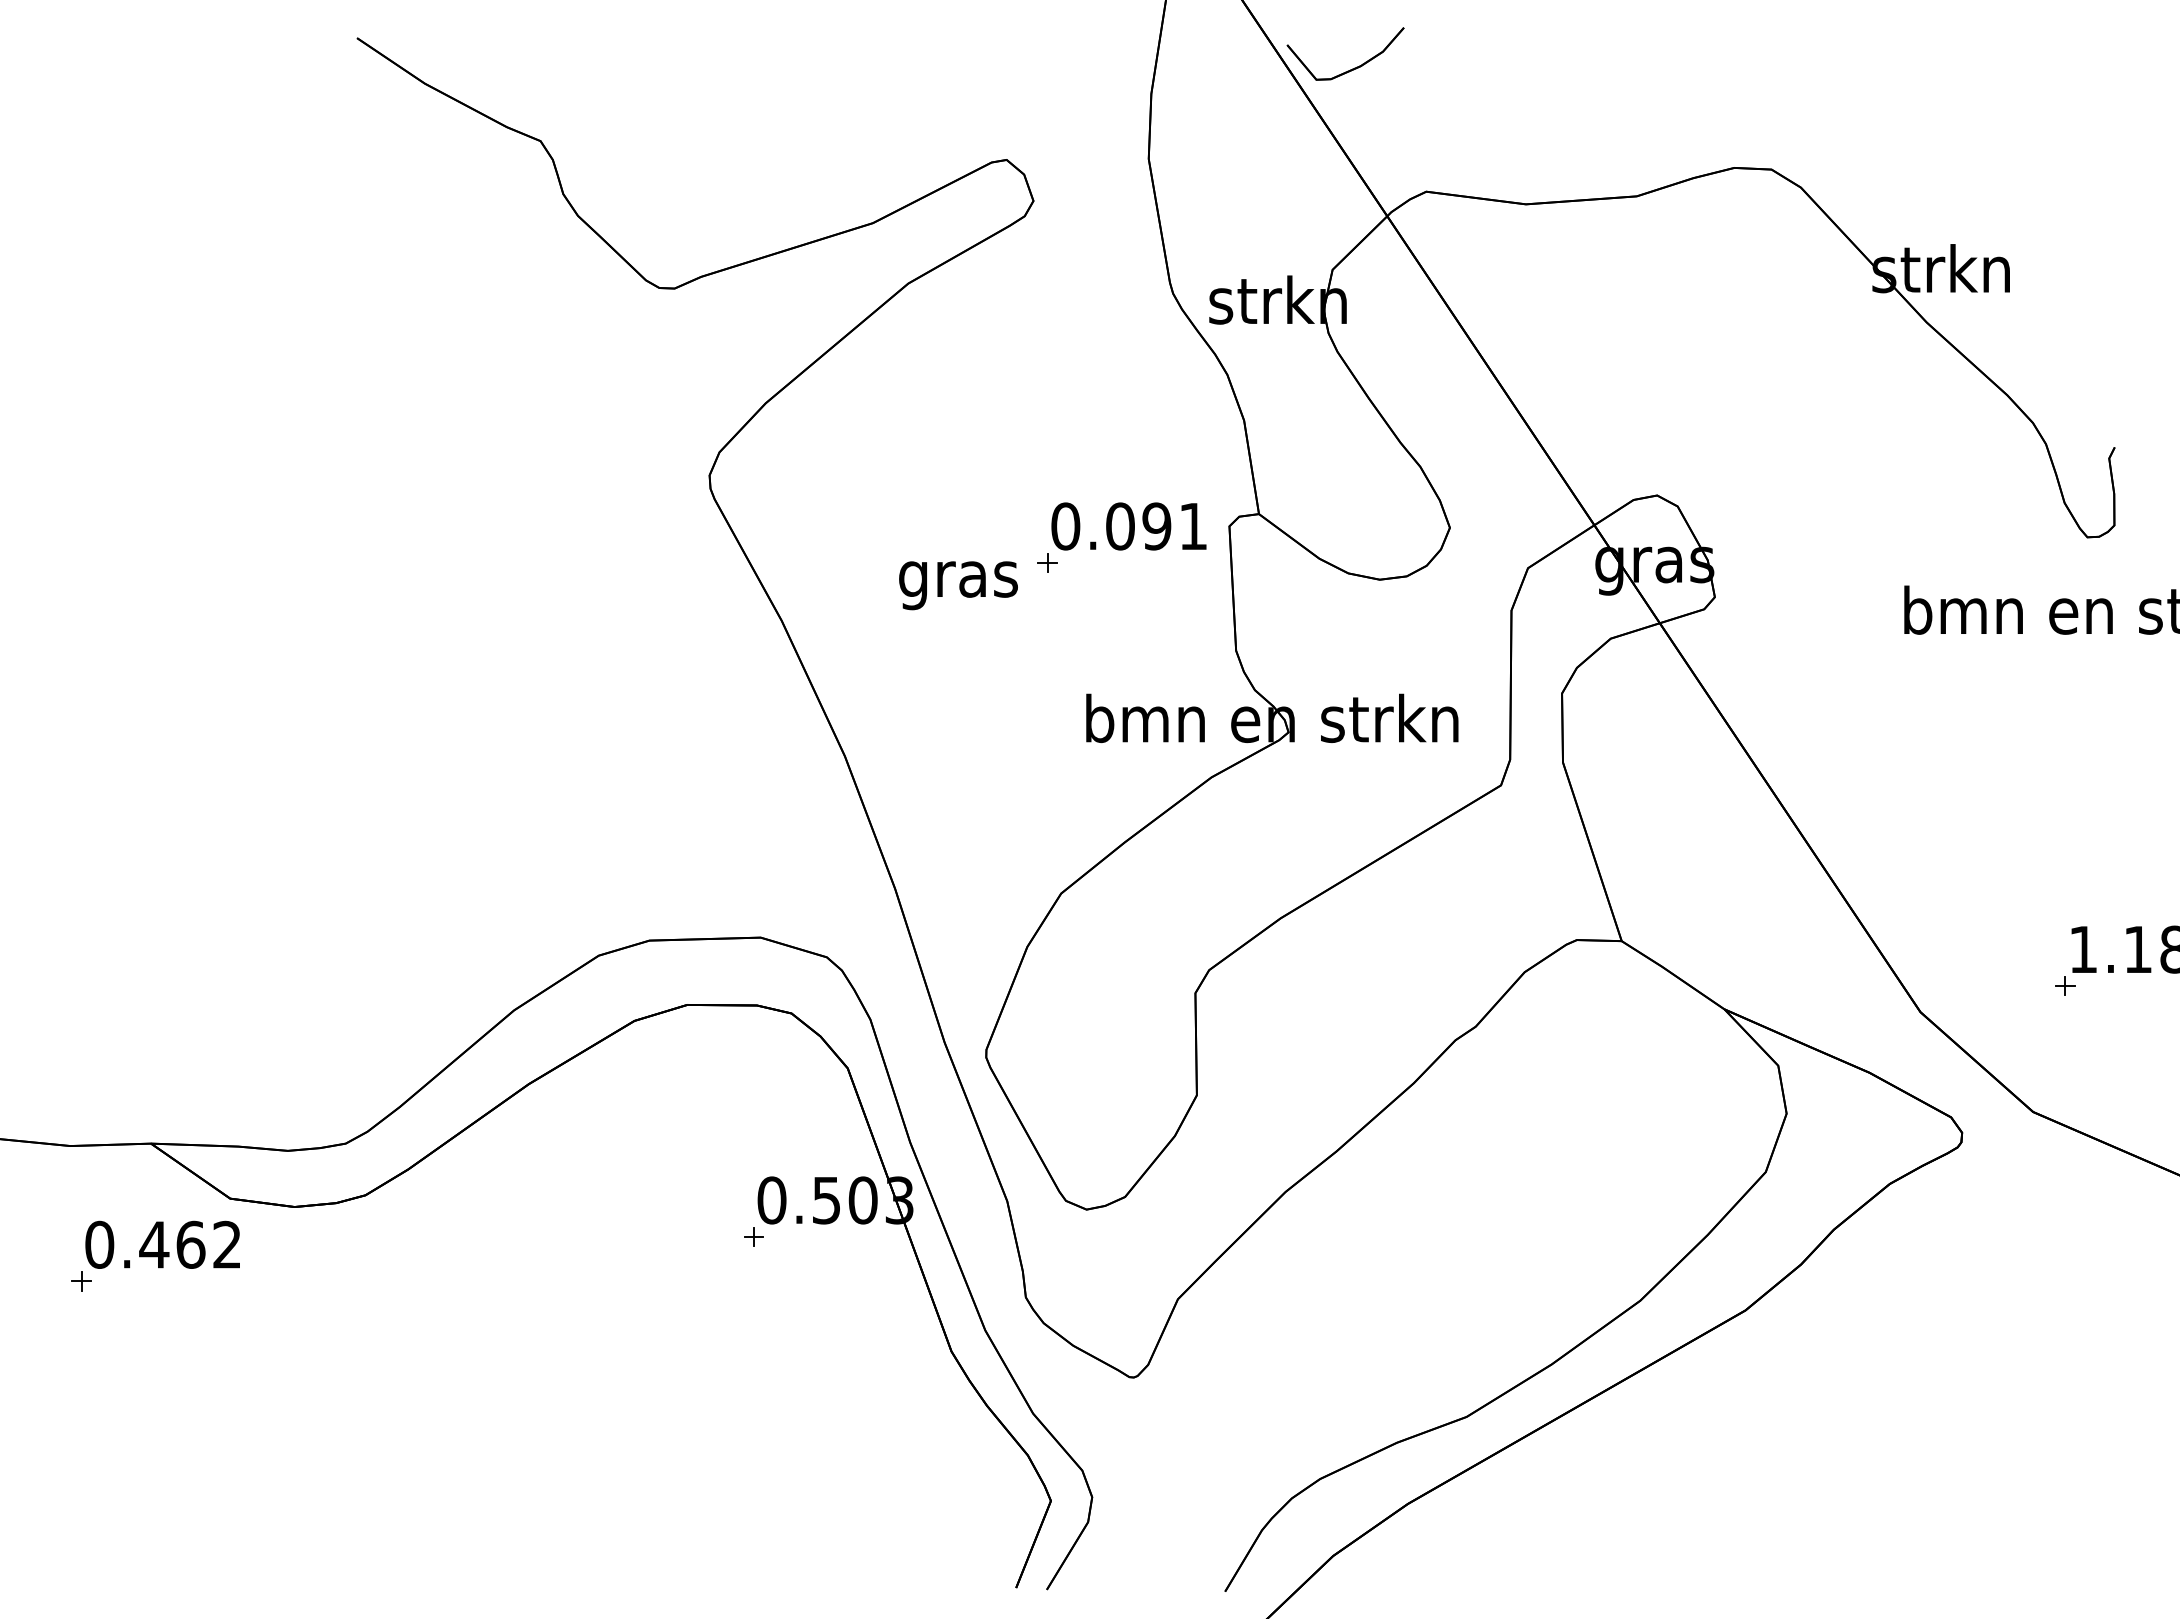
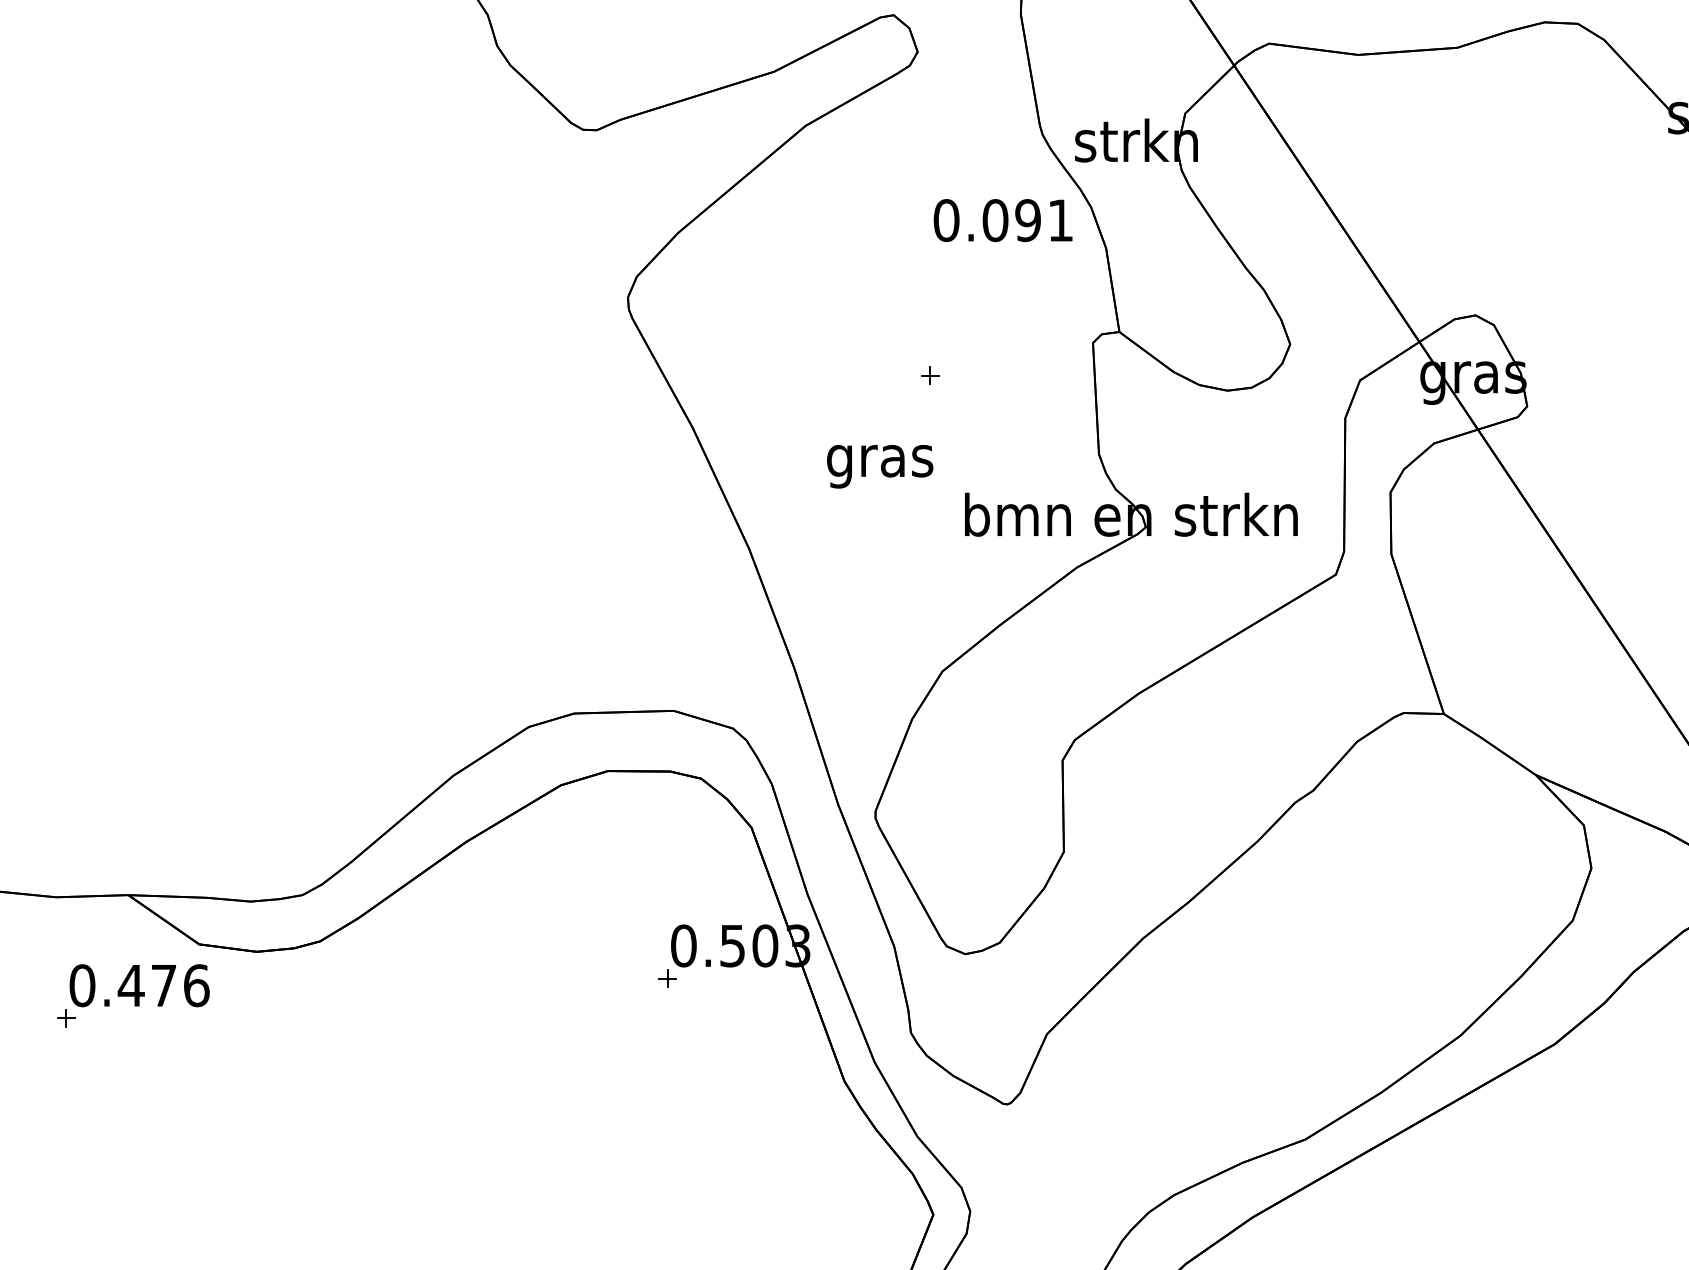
text: (1128, 526) -> (1002, 220), moved
text: (958, 585) -> (880, 466), moved
text: (209, 1244) -> (180, 985), 0.462 -> 0.476

